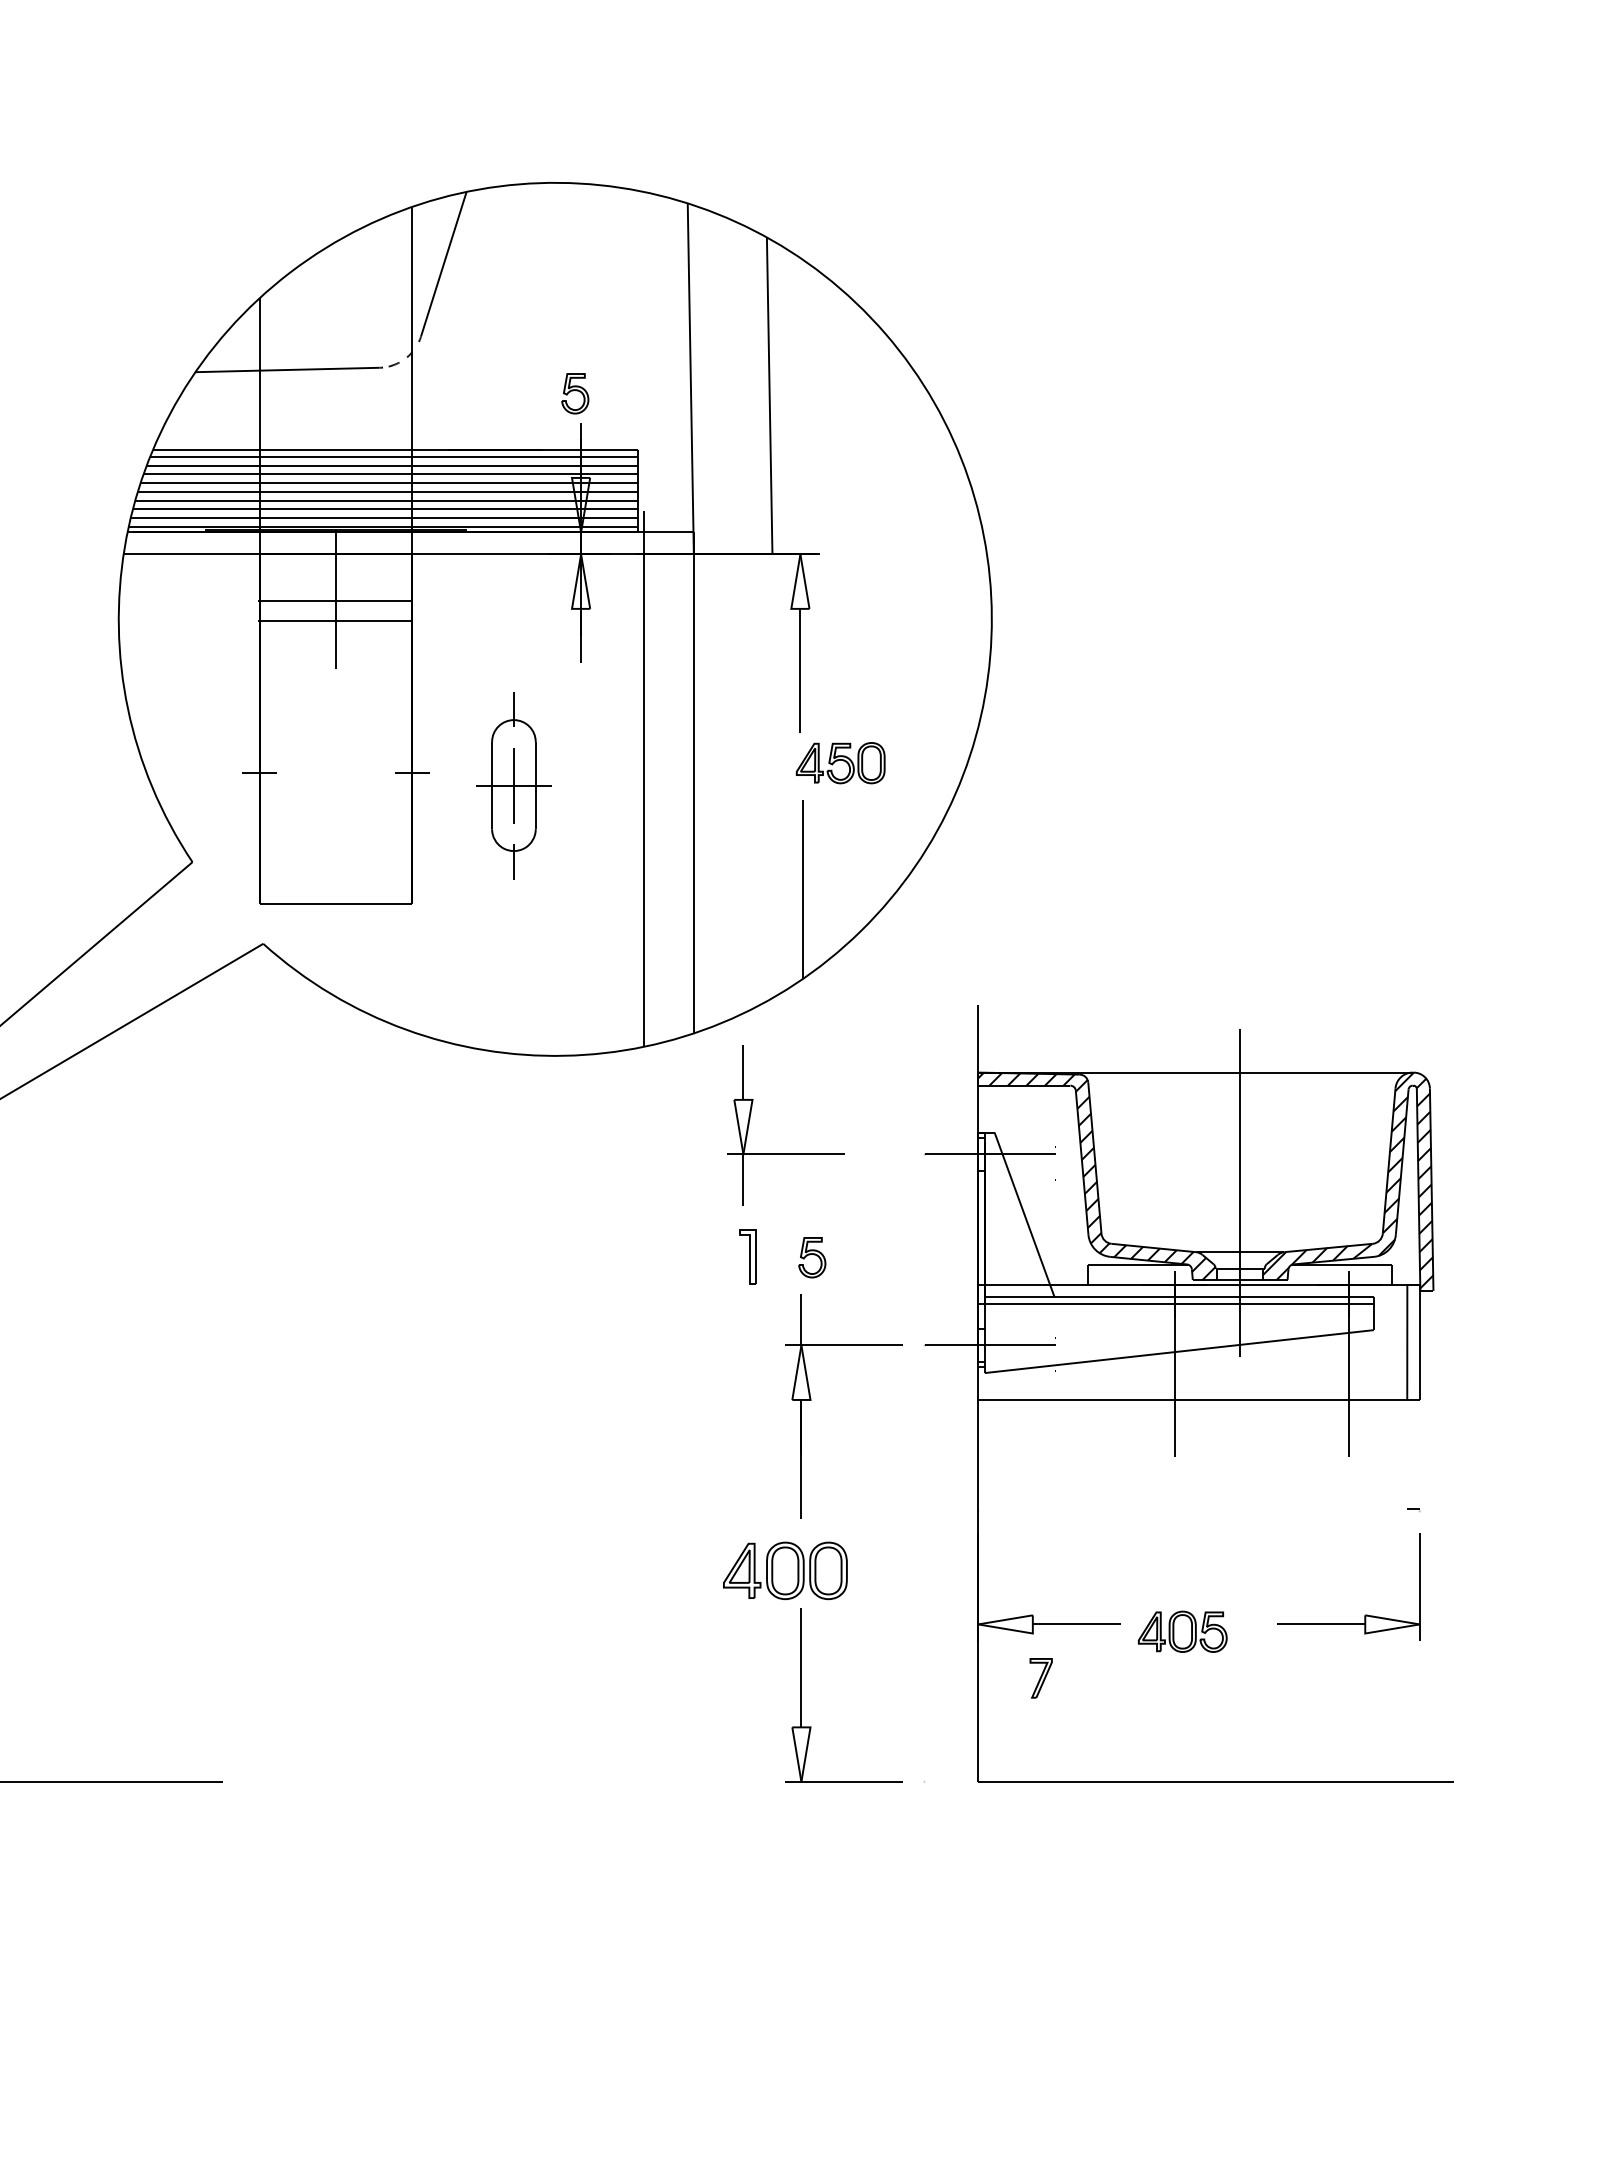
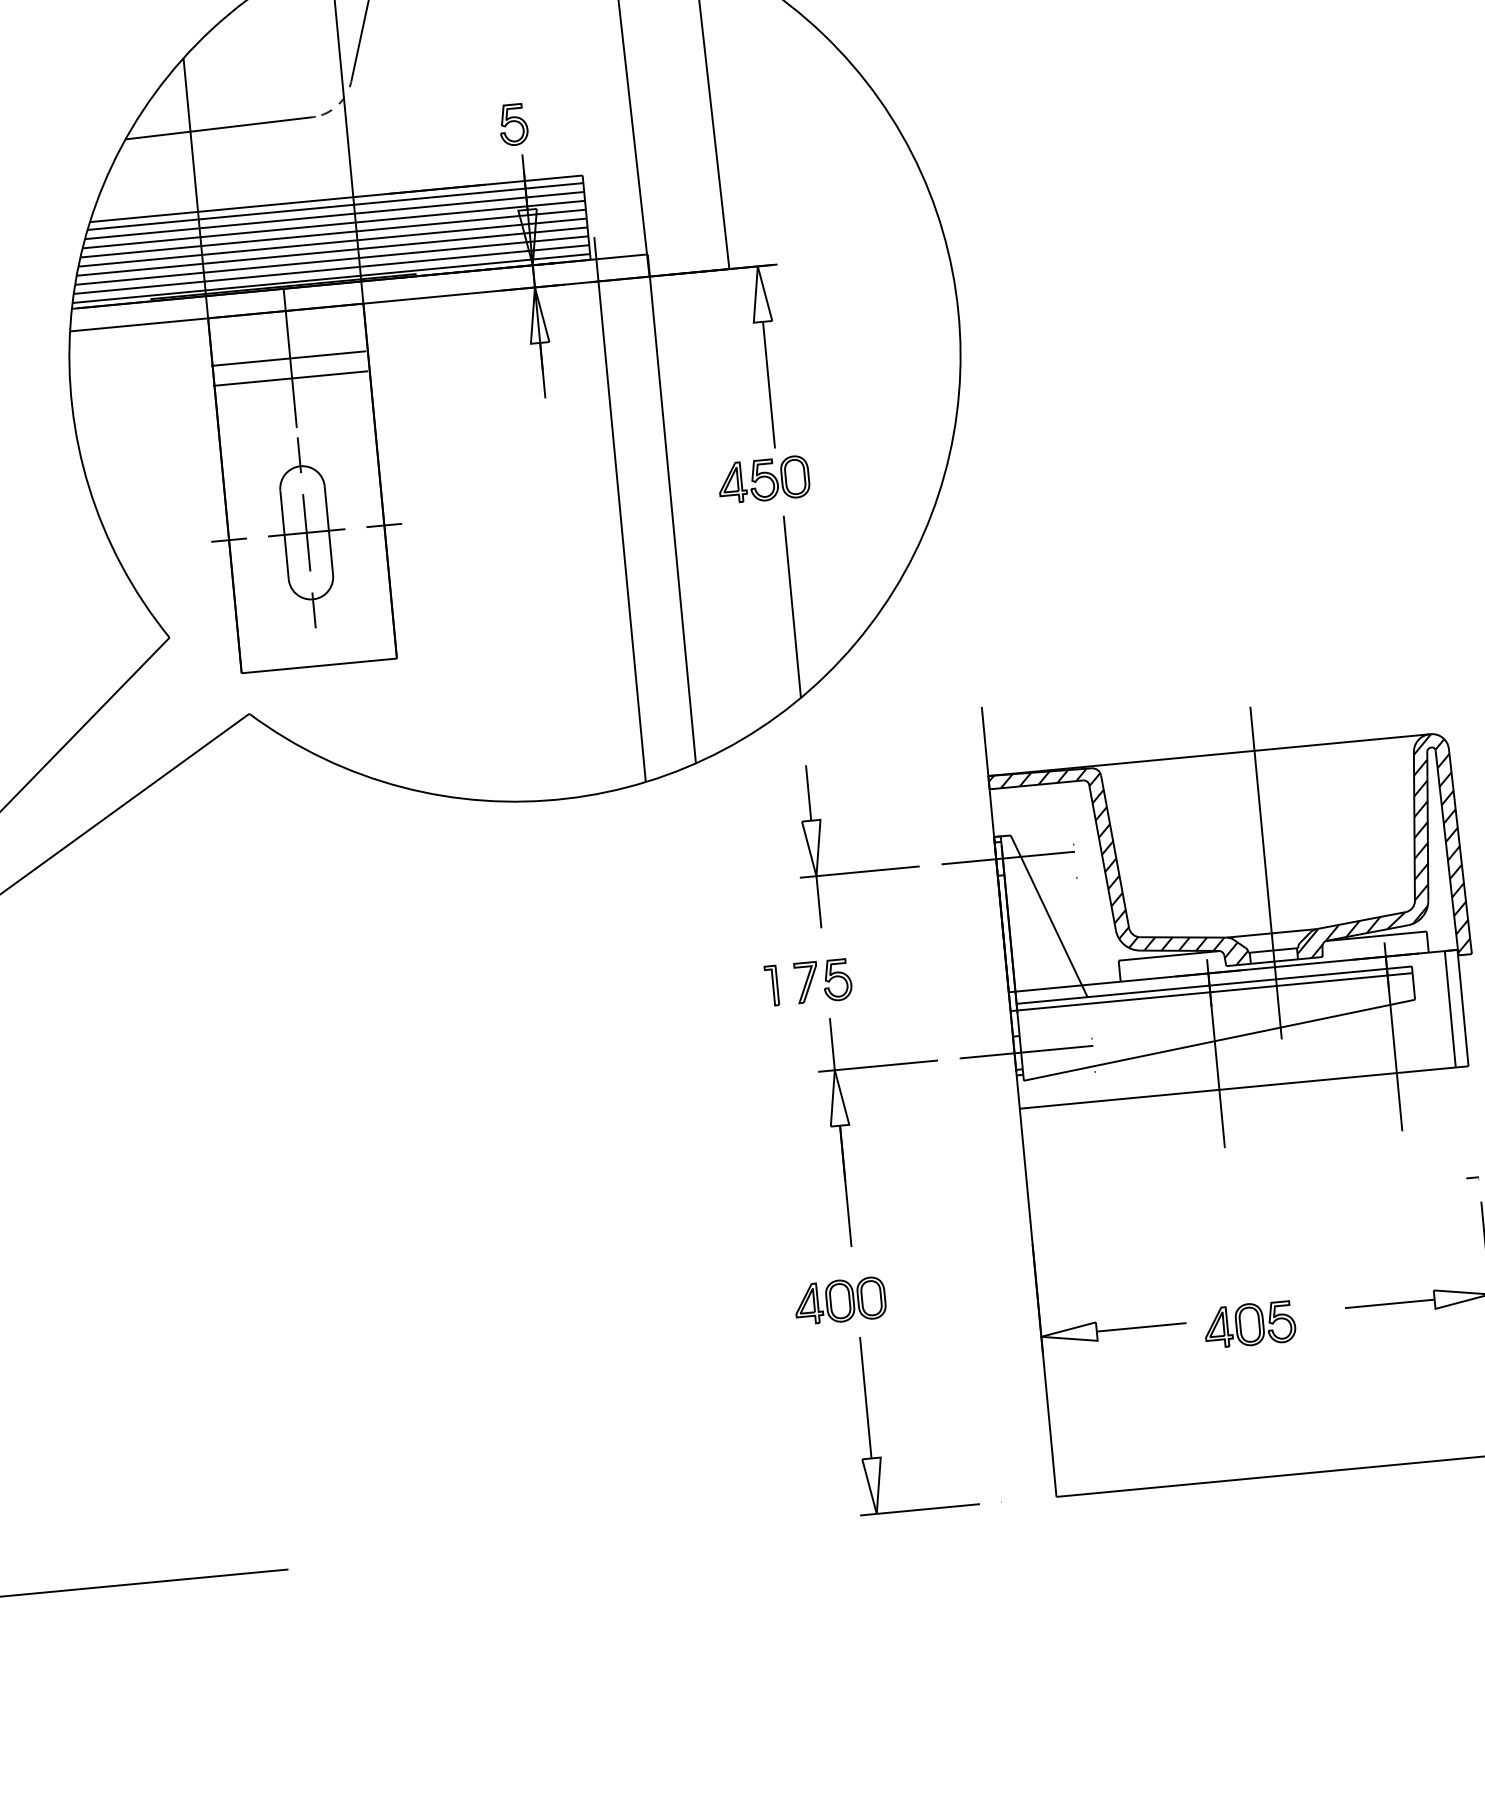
part: (840, 763) -> (763, 480), moved
part: (513, 785) -> (306, 532), moved
part: (785, 1153) -> (859, 871), moved
part: (747, 1257) -> (771, 986), size x0.71
part: (785, 1571) -> (840, 1301), size x0.71
part: (1040, 1678) -> (806, 982), moved

